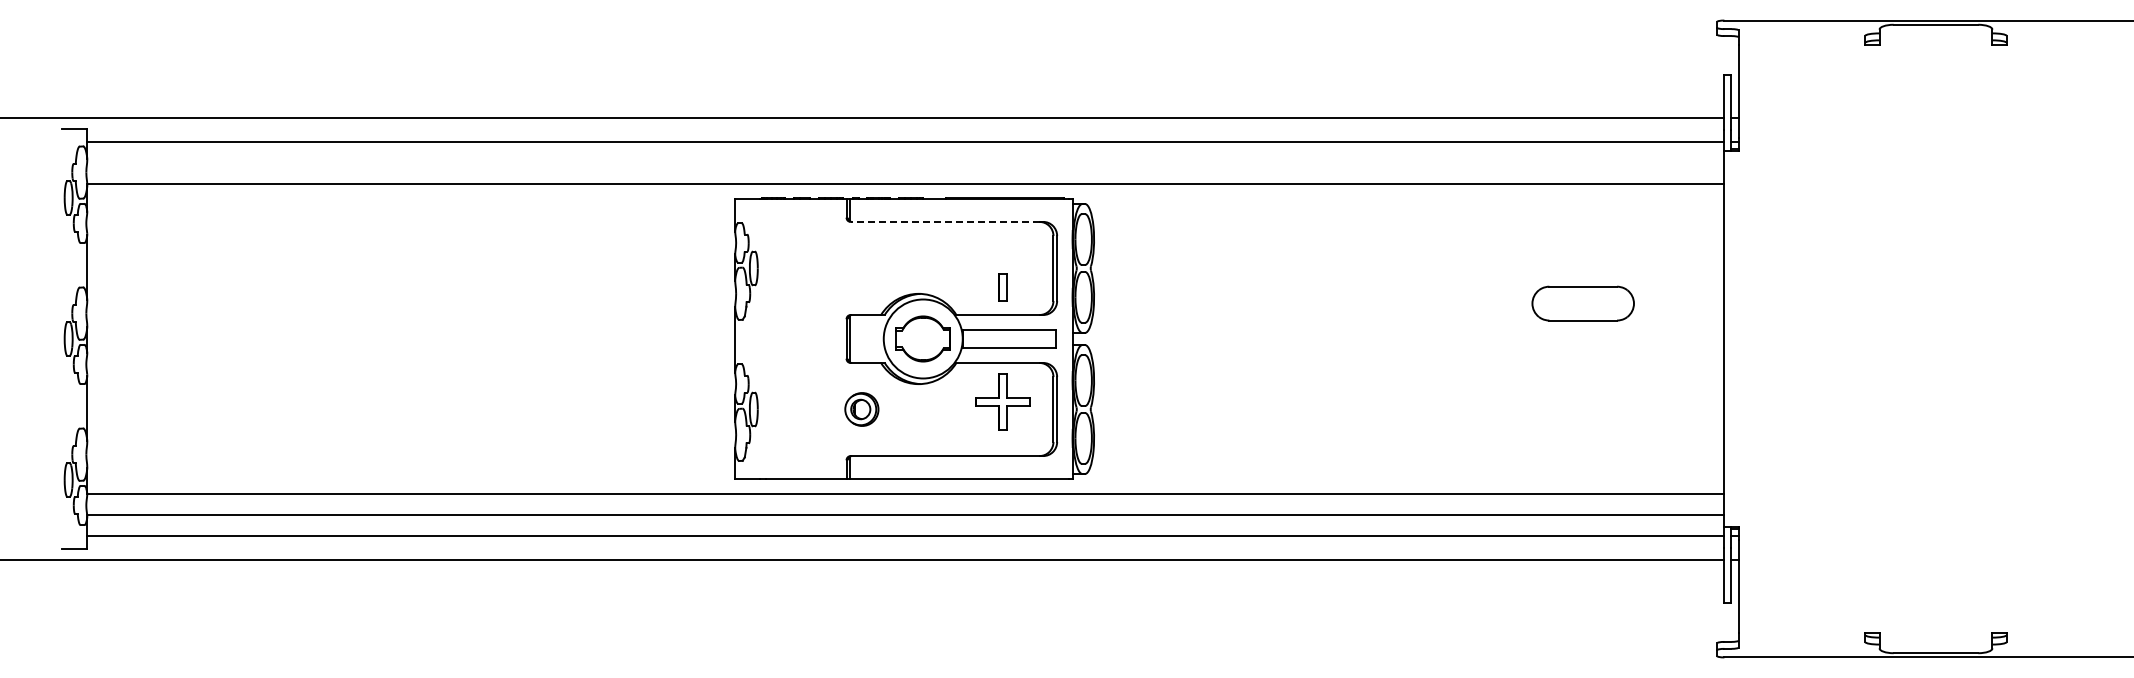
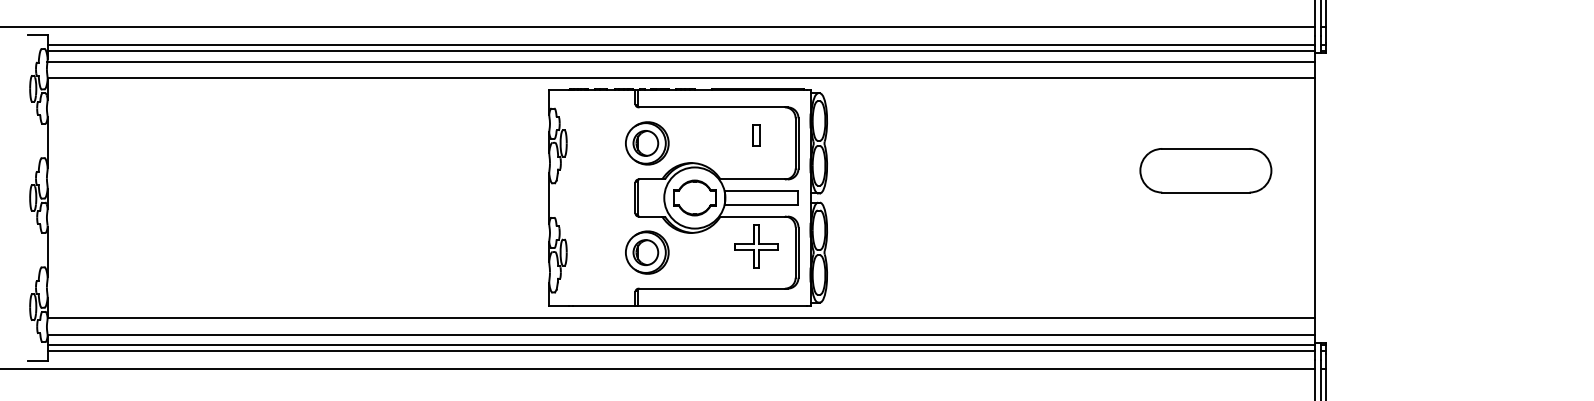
line: (905, 148) -> (681, 50), added
line: (905, 162) -> (681, 61), added
line: (944, 221) -> (711, 107), dashed -> solid
part: (861, 268) -> (647, 143), added
part: (1002, 287) -> (756, 135), moved
part: (1582, 303) -> (1205, 170), size x1.67
part: (861, 409) -> (647, 252), size x1.67
line: (905, 529) -> (681, 345), added

